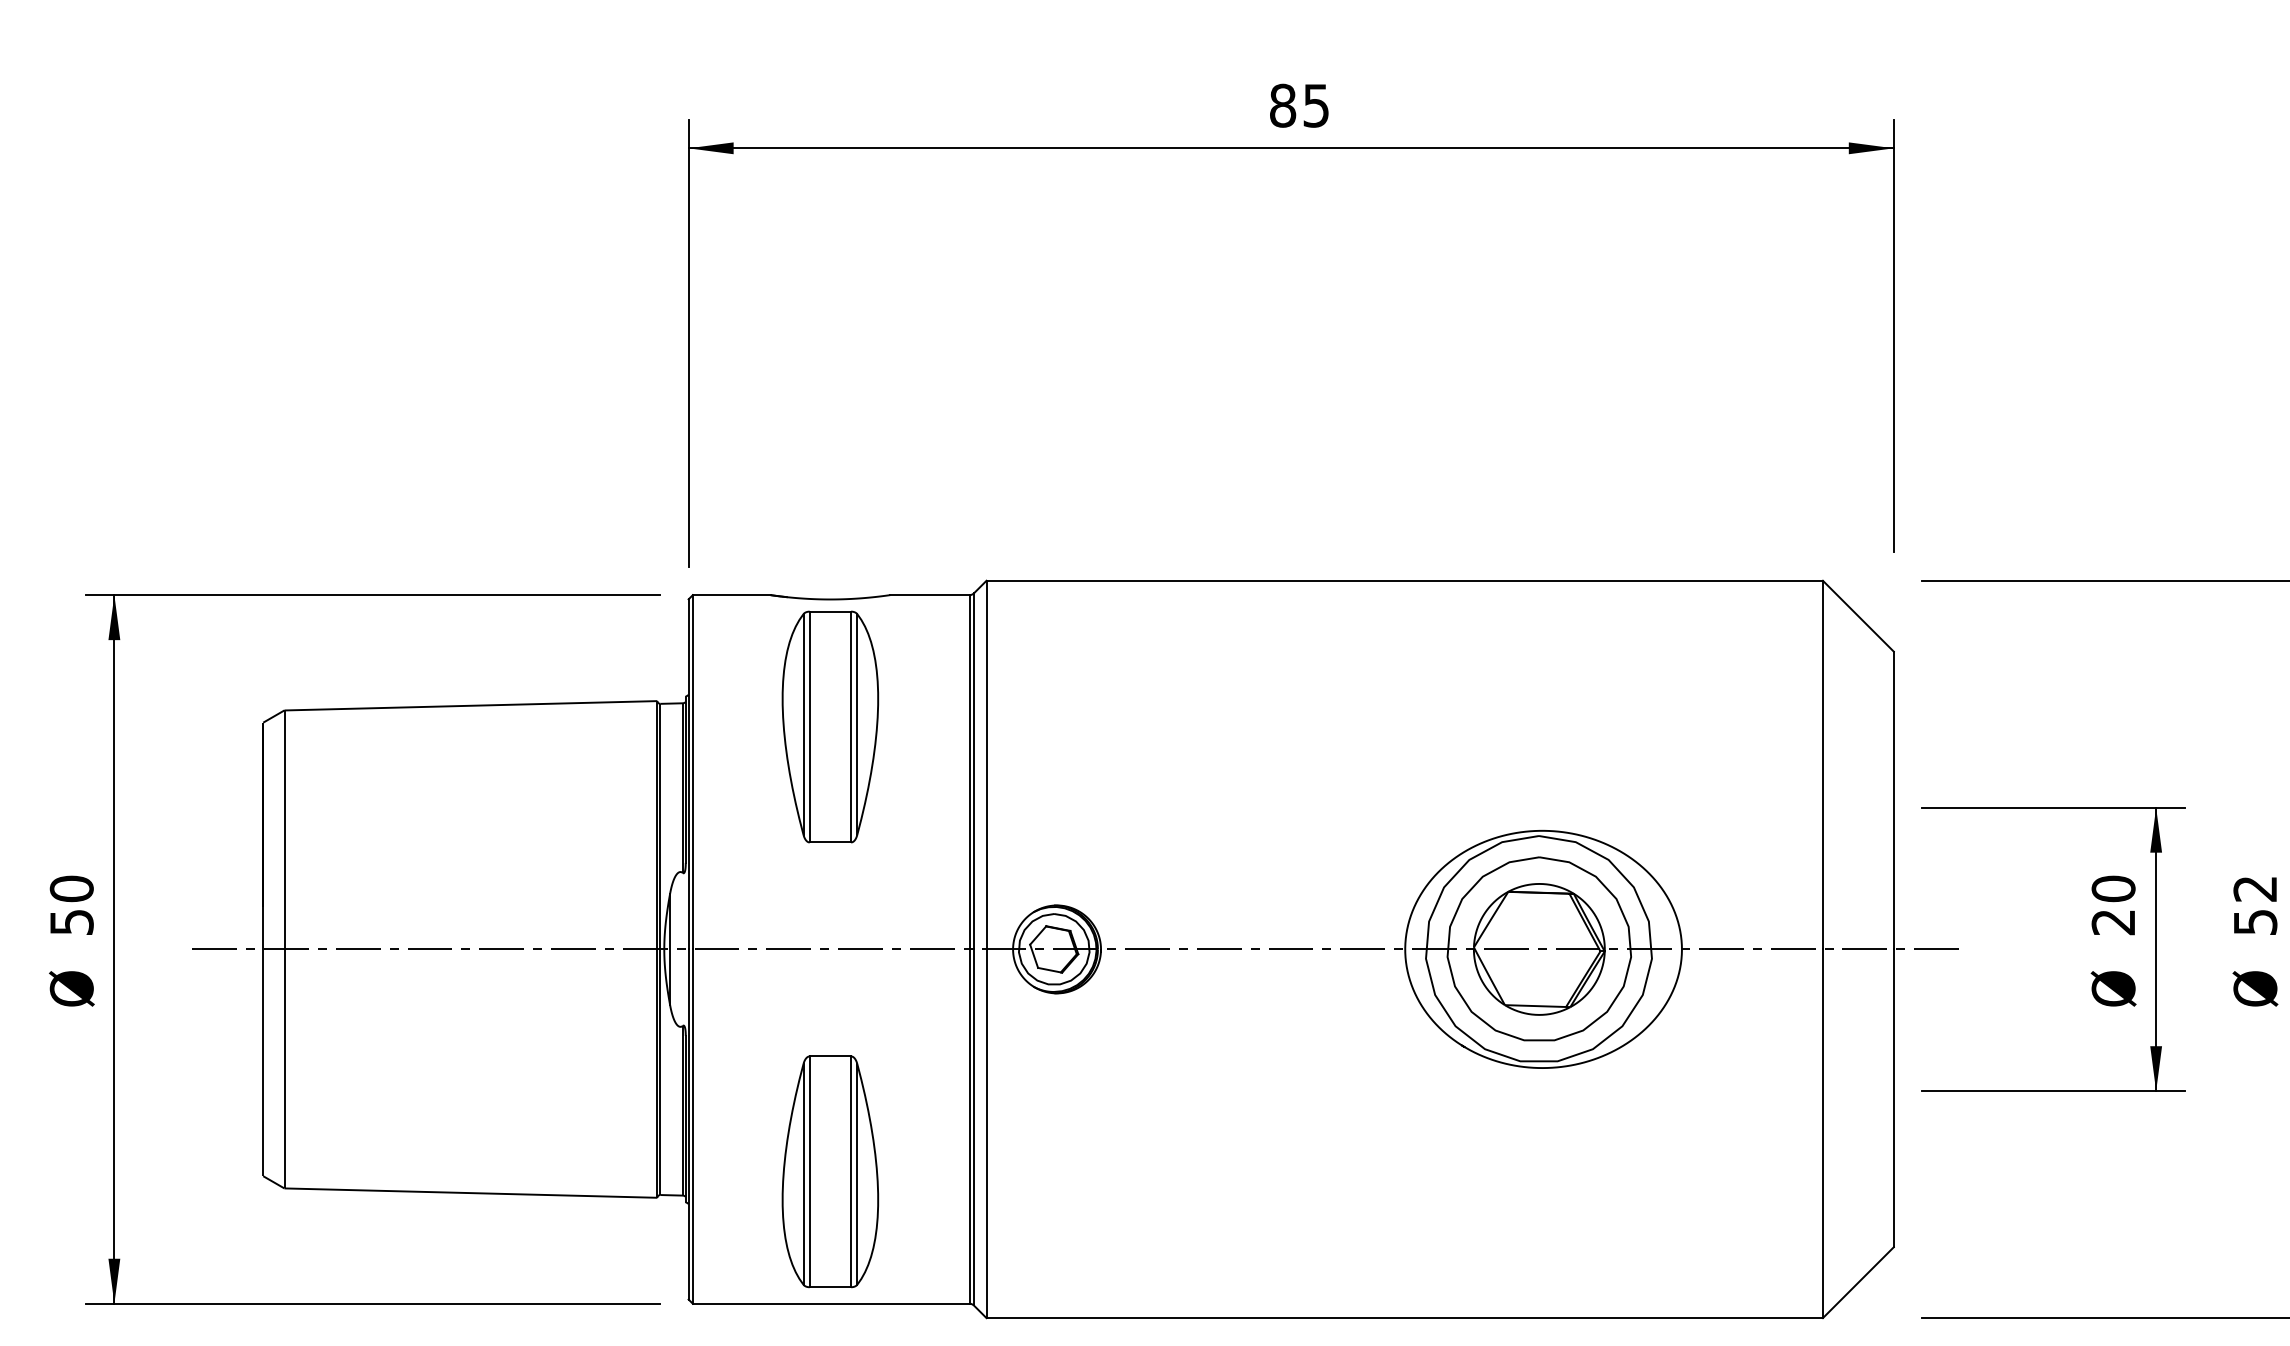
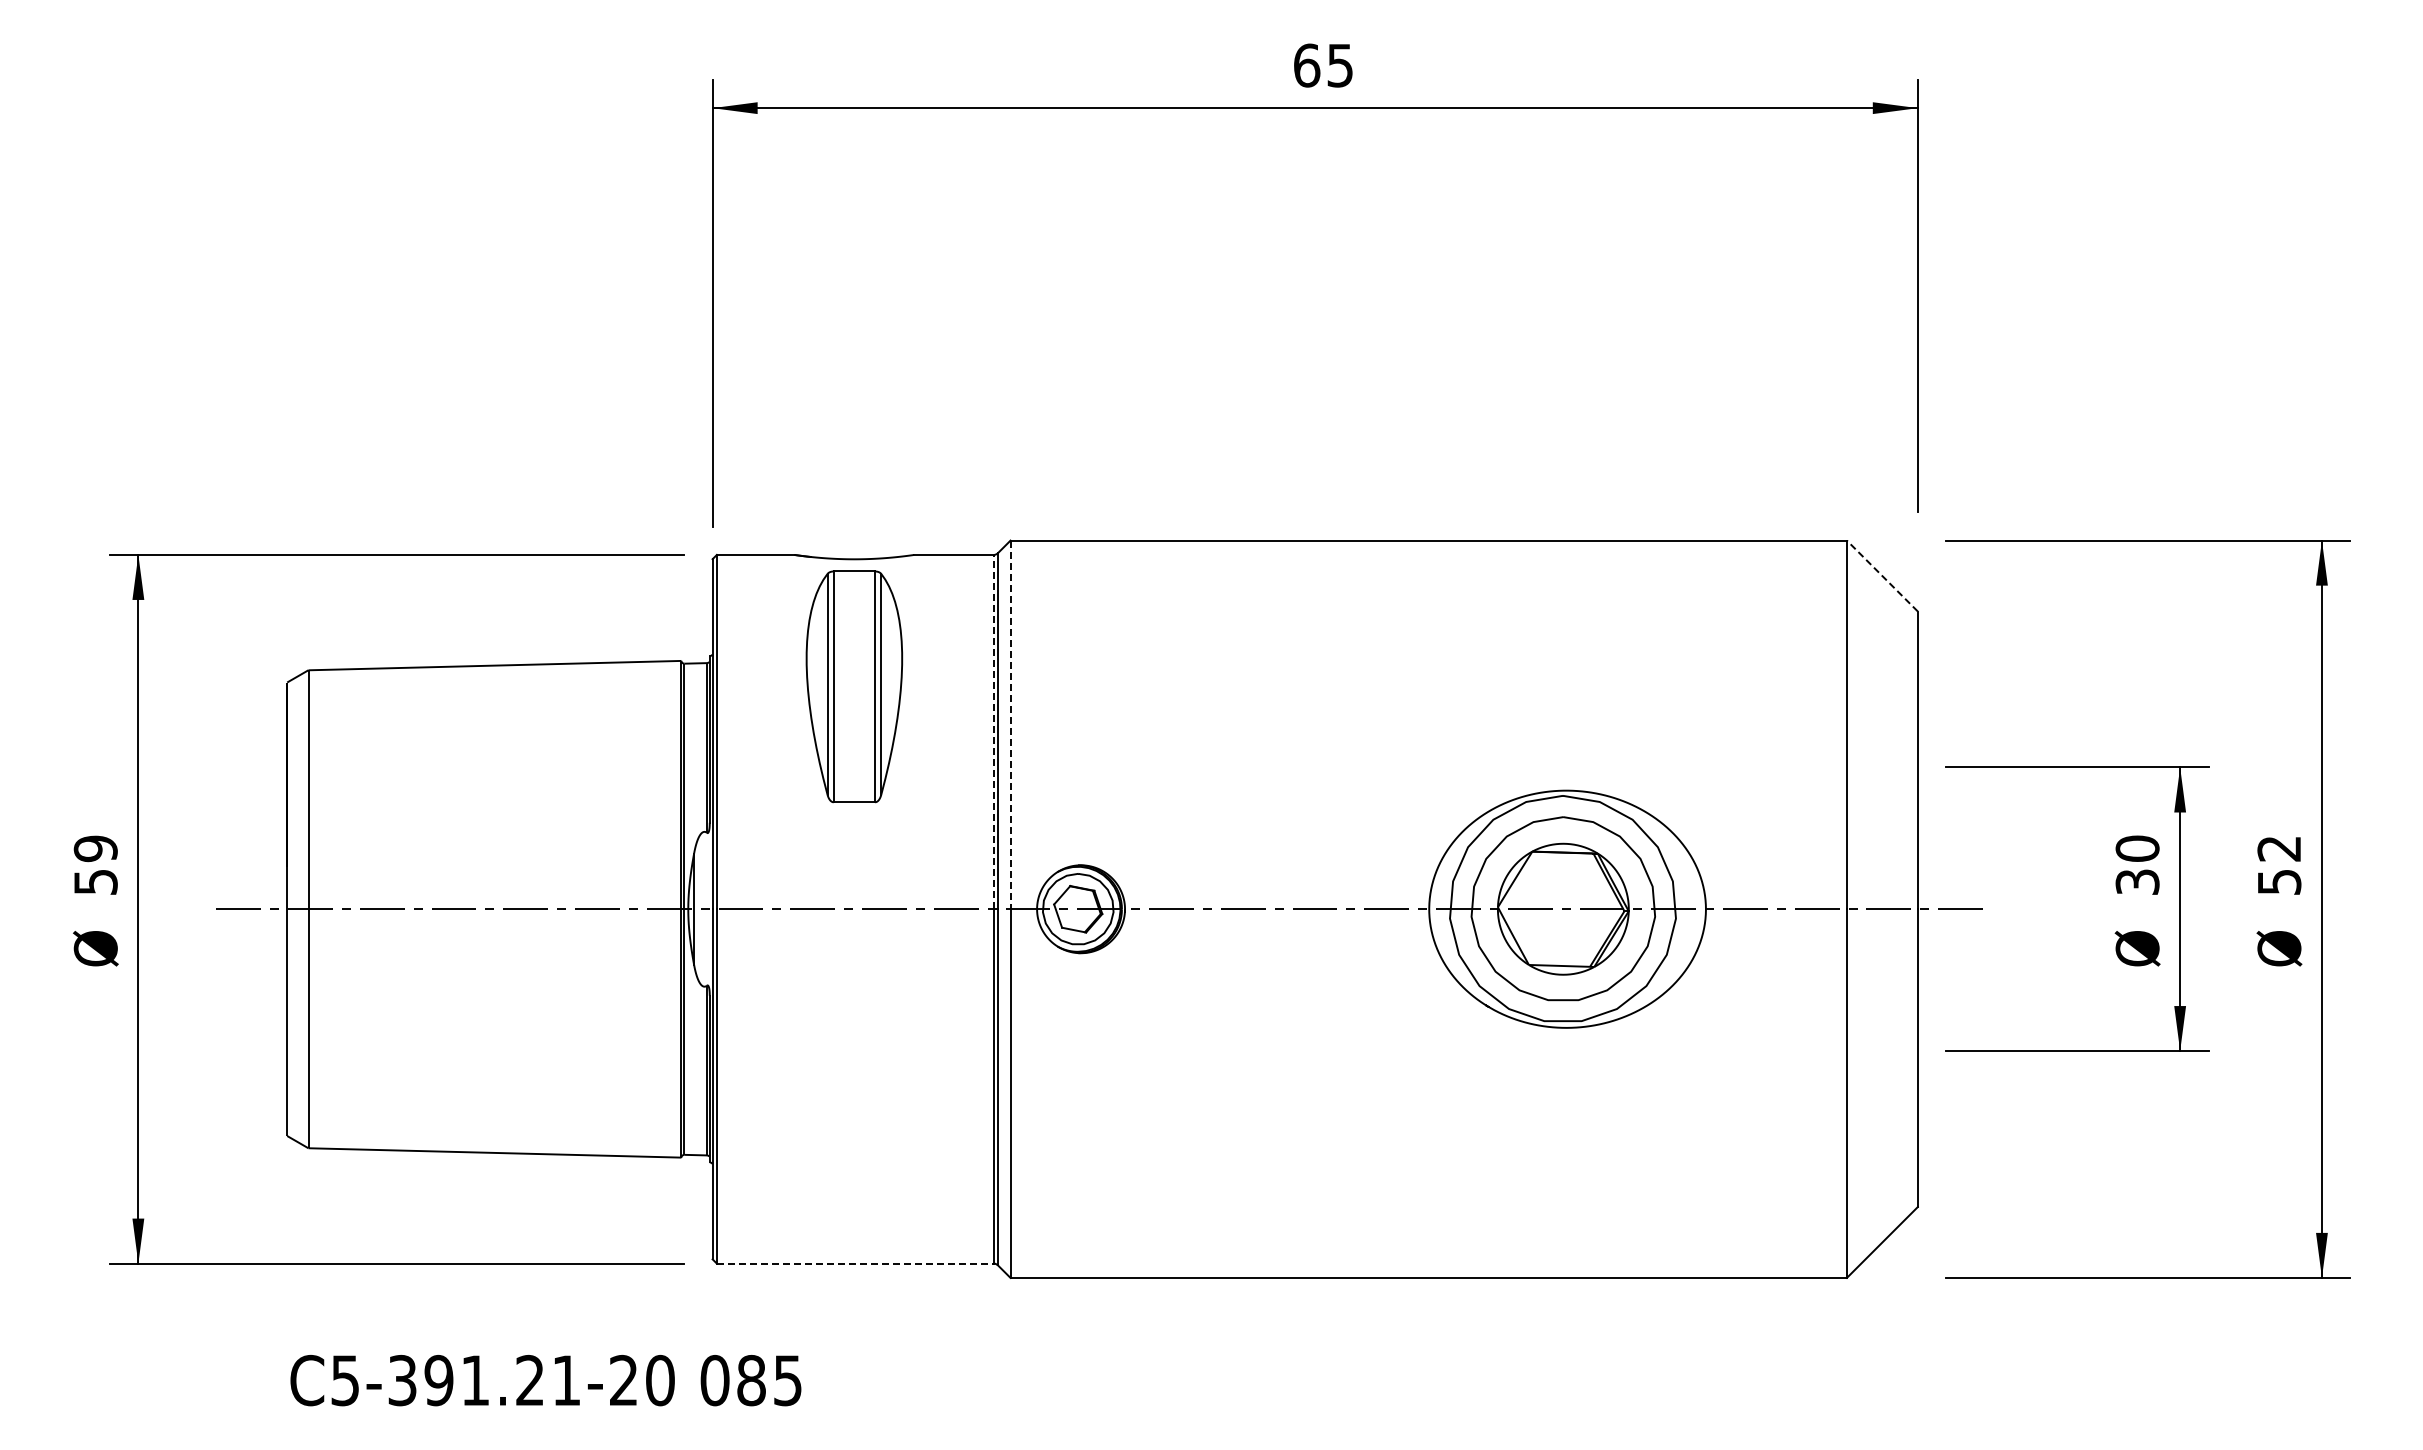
text: (1283, 105) -> (1307, 65), 85 -> 65
line: (1858, 615) -> (1882, 575), solid -> dashed
line: (986, 765) -> (1010, 725), solid -> dashed
line: (969, 771) -> (993, 731), solid -> dashed
text: (71, 888) -> (95, 848), 50 -> 59
text: (2113, 921) -> (2137, 881), 20 -> 30
part: (830, 1171) -> (854, 1131), removed
line: (831, 1303) -> (855, 1263), solid -> dashed

